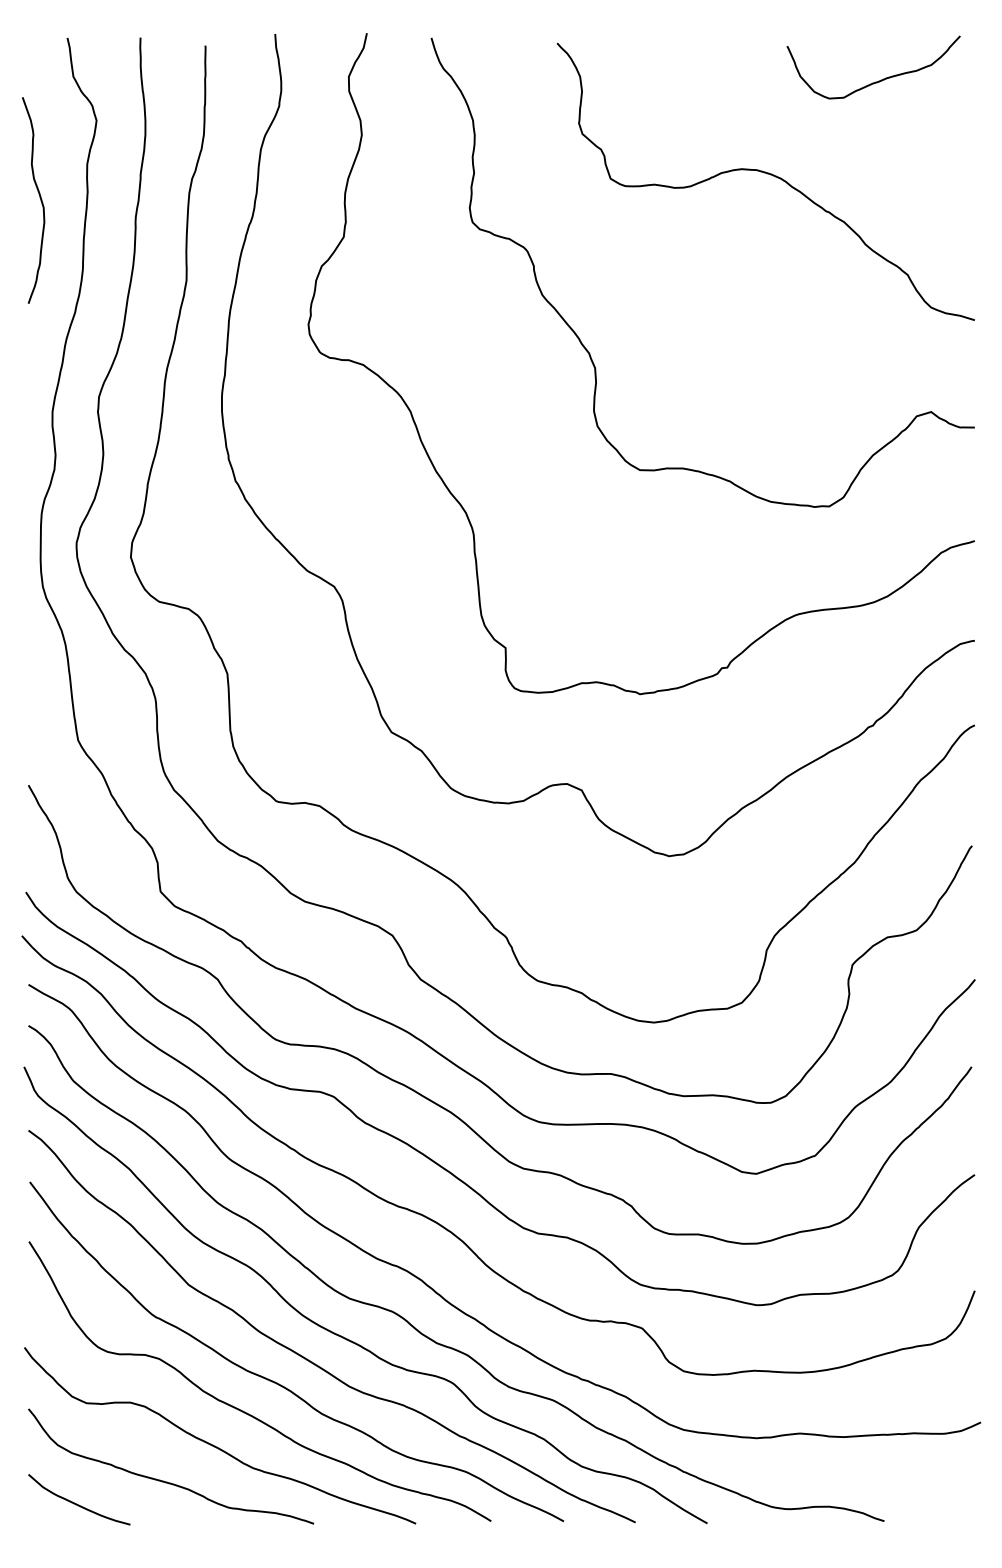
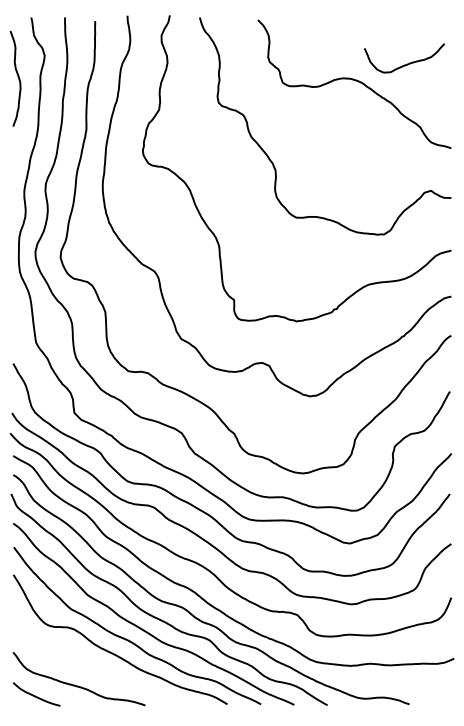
curve: (880, 78) -> (407, 63), moved
curve: (37, 197) -> (17, 77), moved
curve: (214, 1443) -> (99, 668), removed

